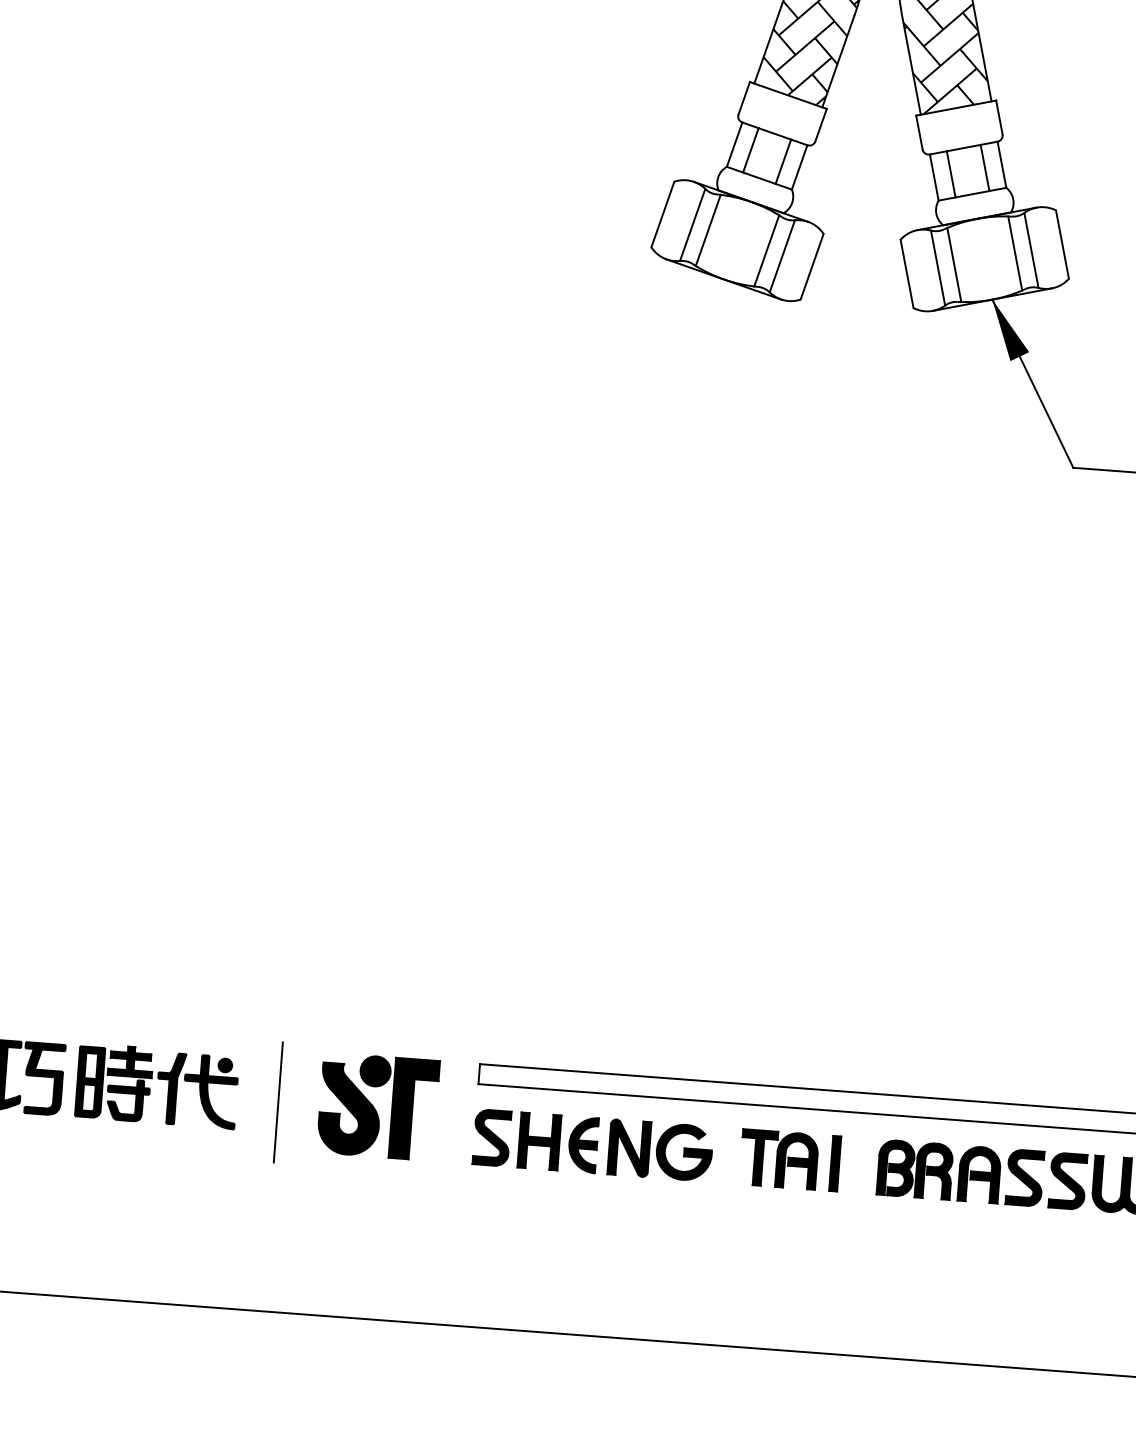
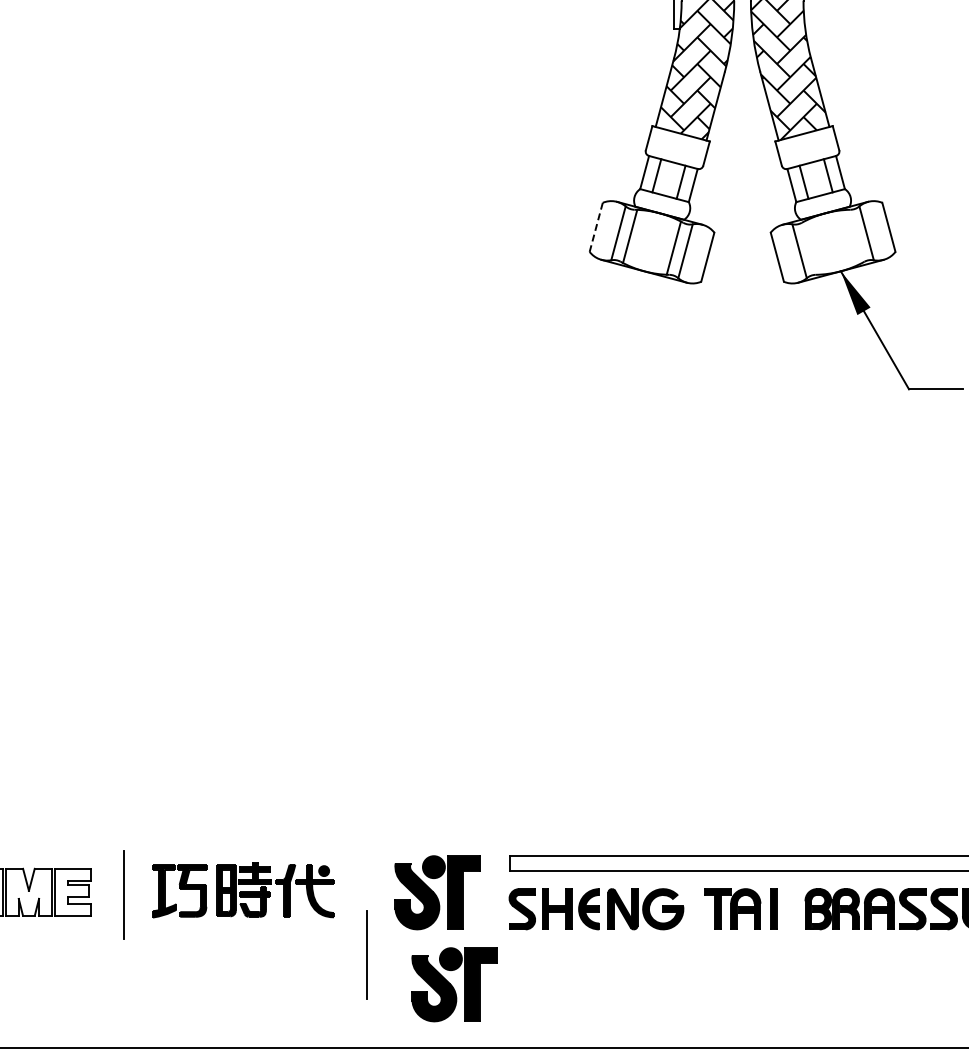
line: (663, 214) -> (596, 227), solid -> dashed
line: (1014, 253) -> (854, 236), removed
line: (954, 264) -> (811, 247), removed
line: (278, 1101) -> (366, 954), moved
part: (391, 1233) -> (454, 984), added

